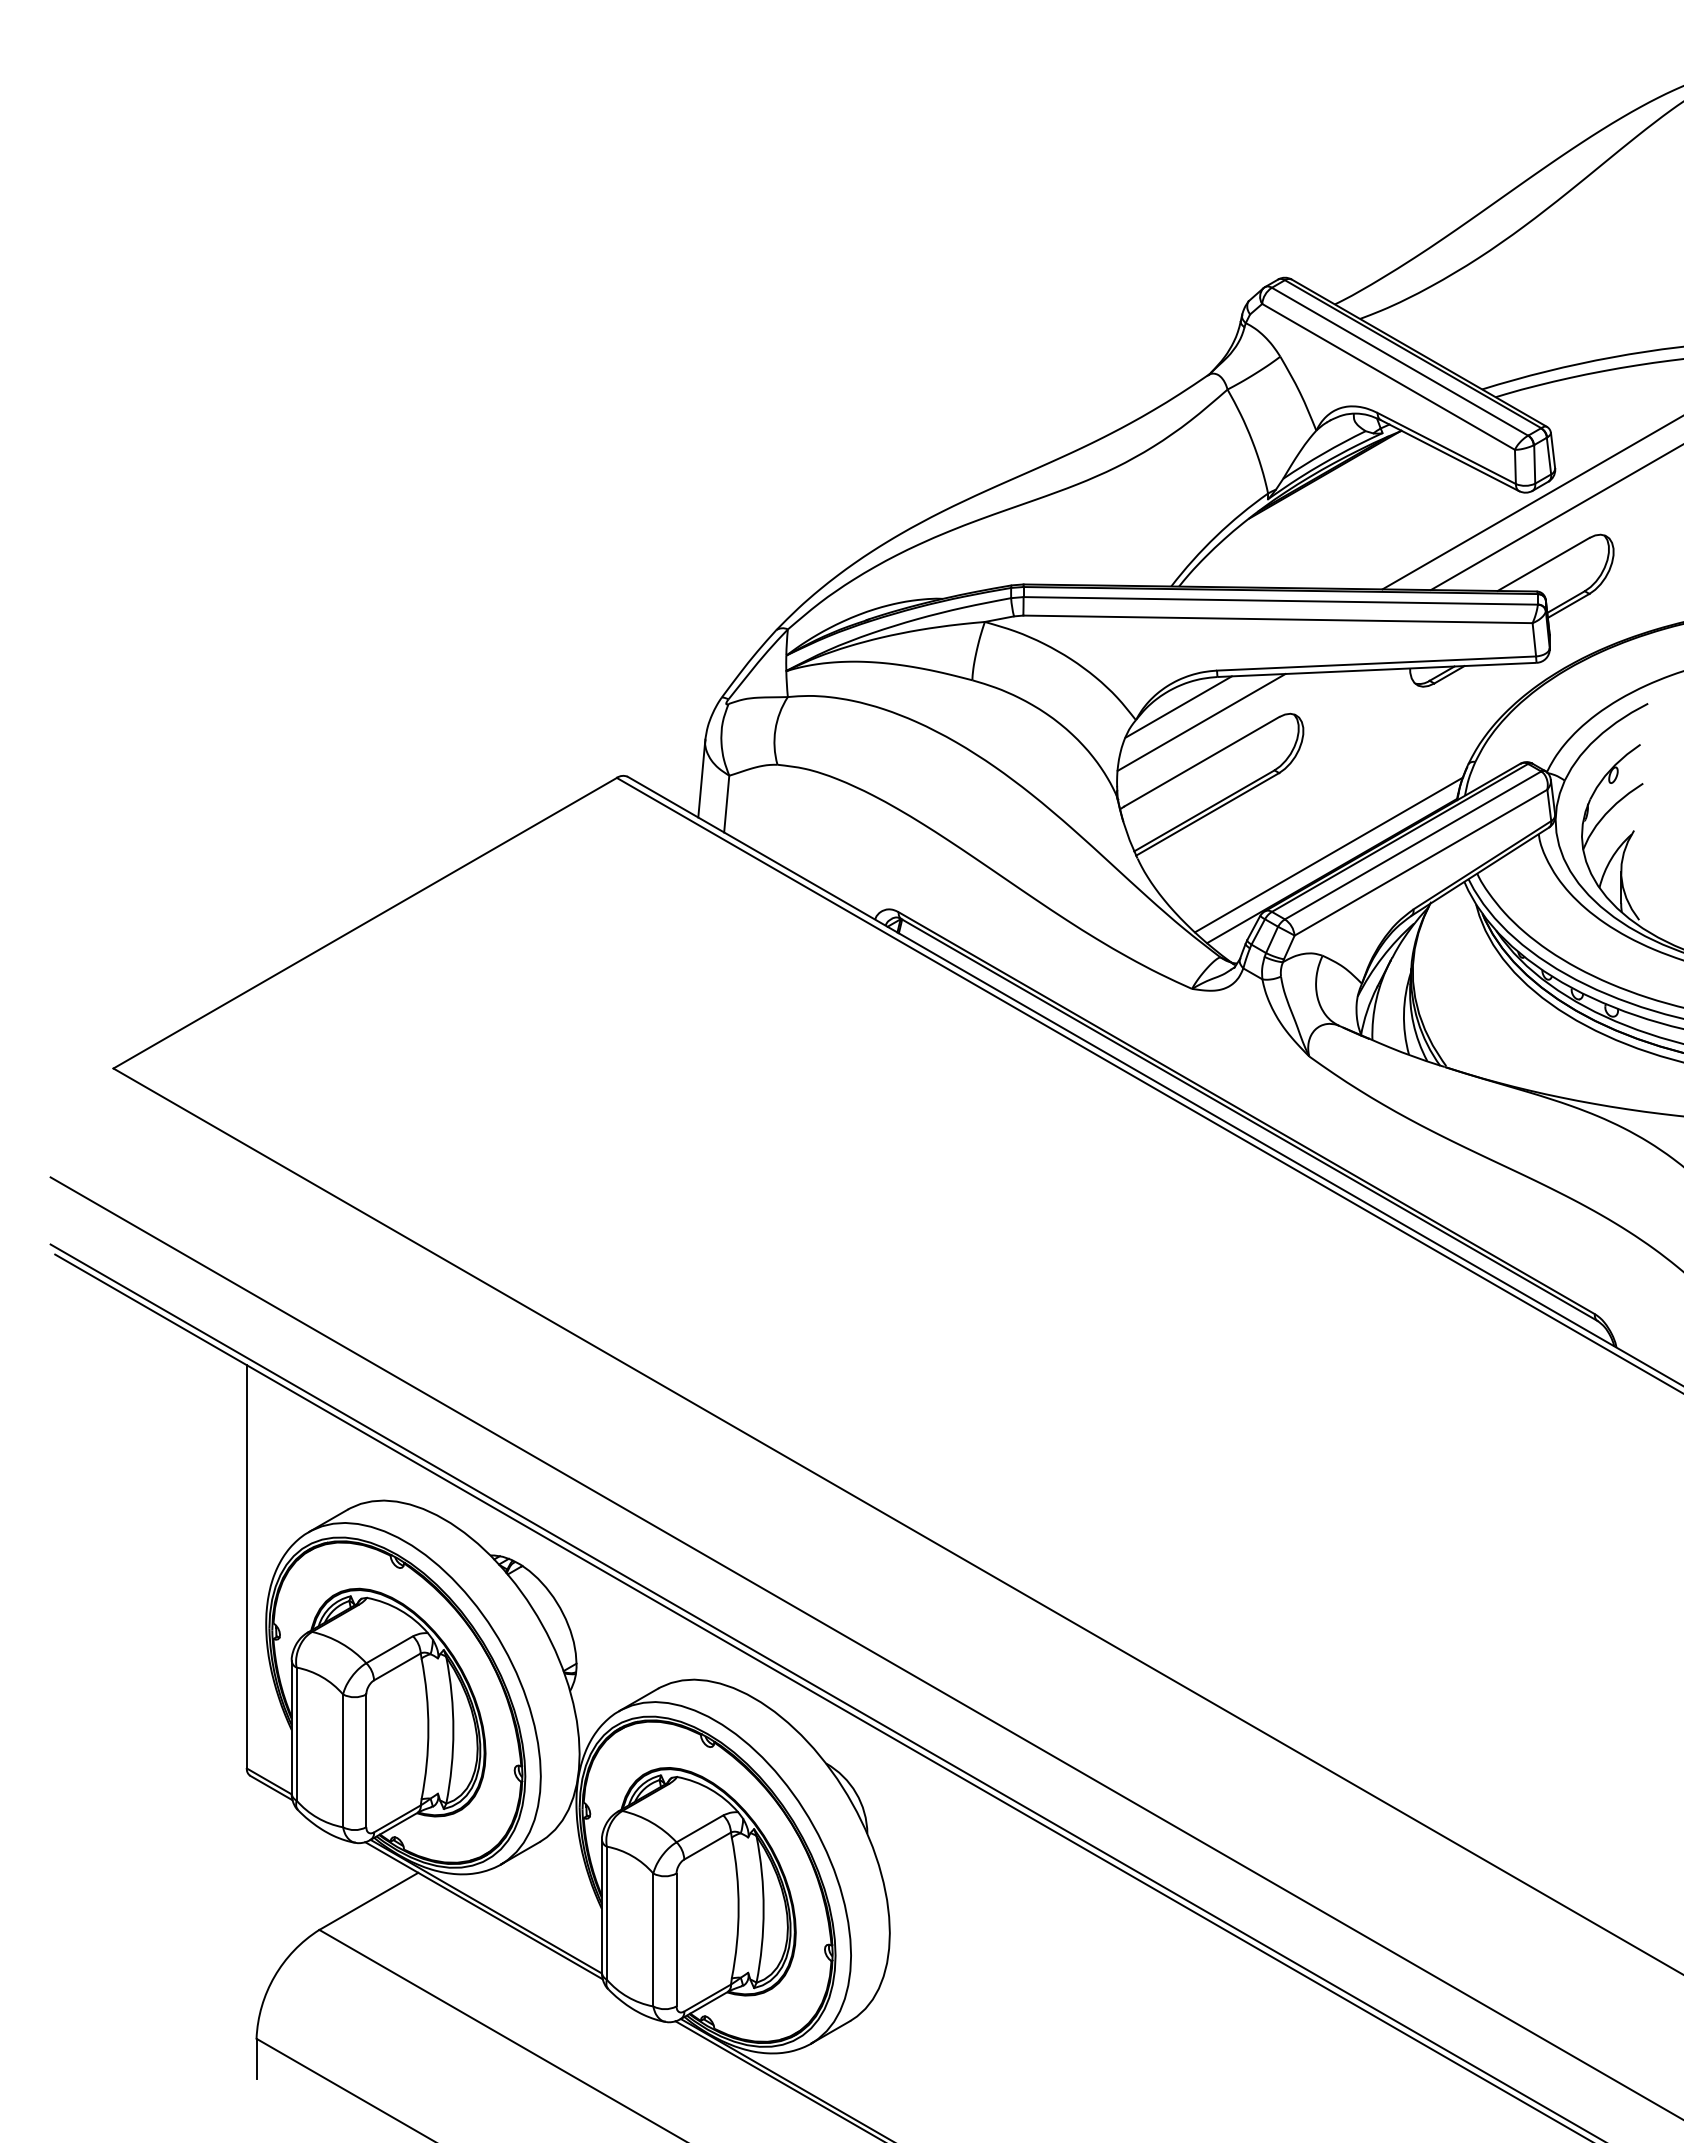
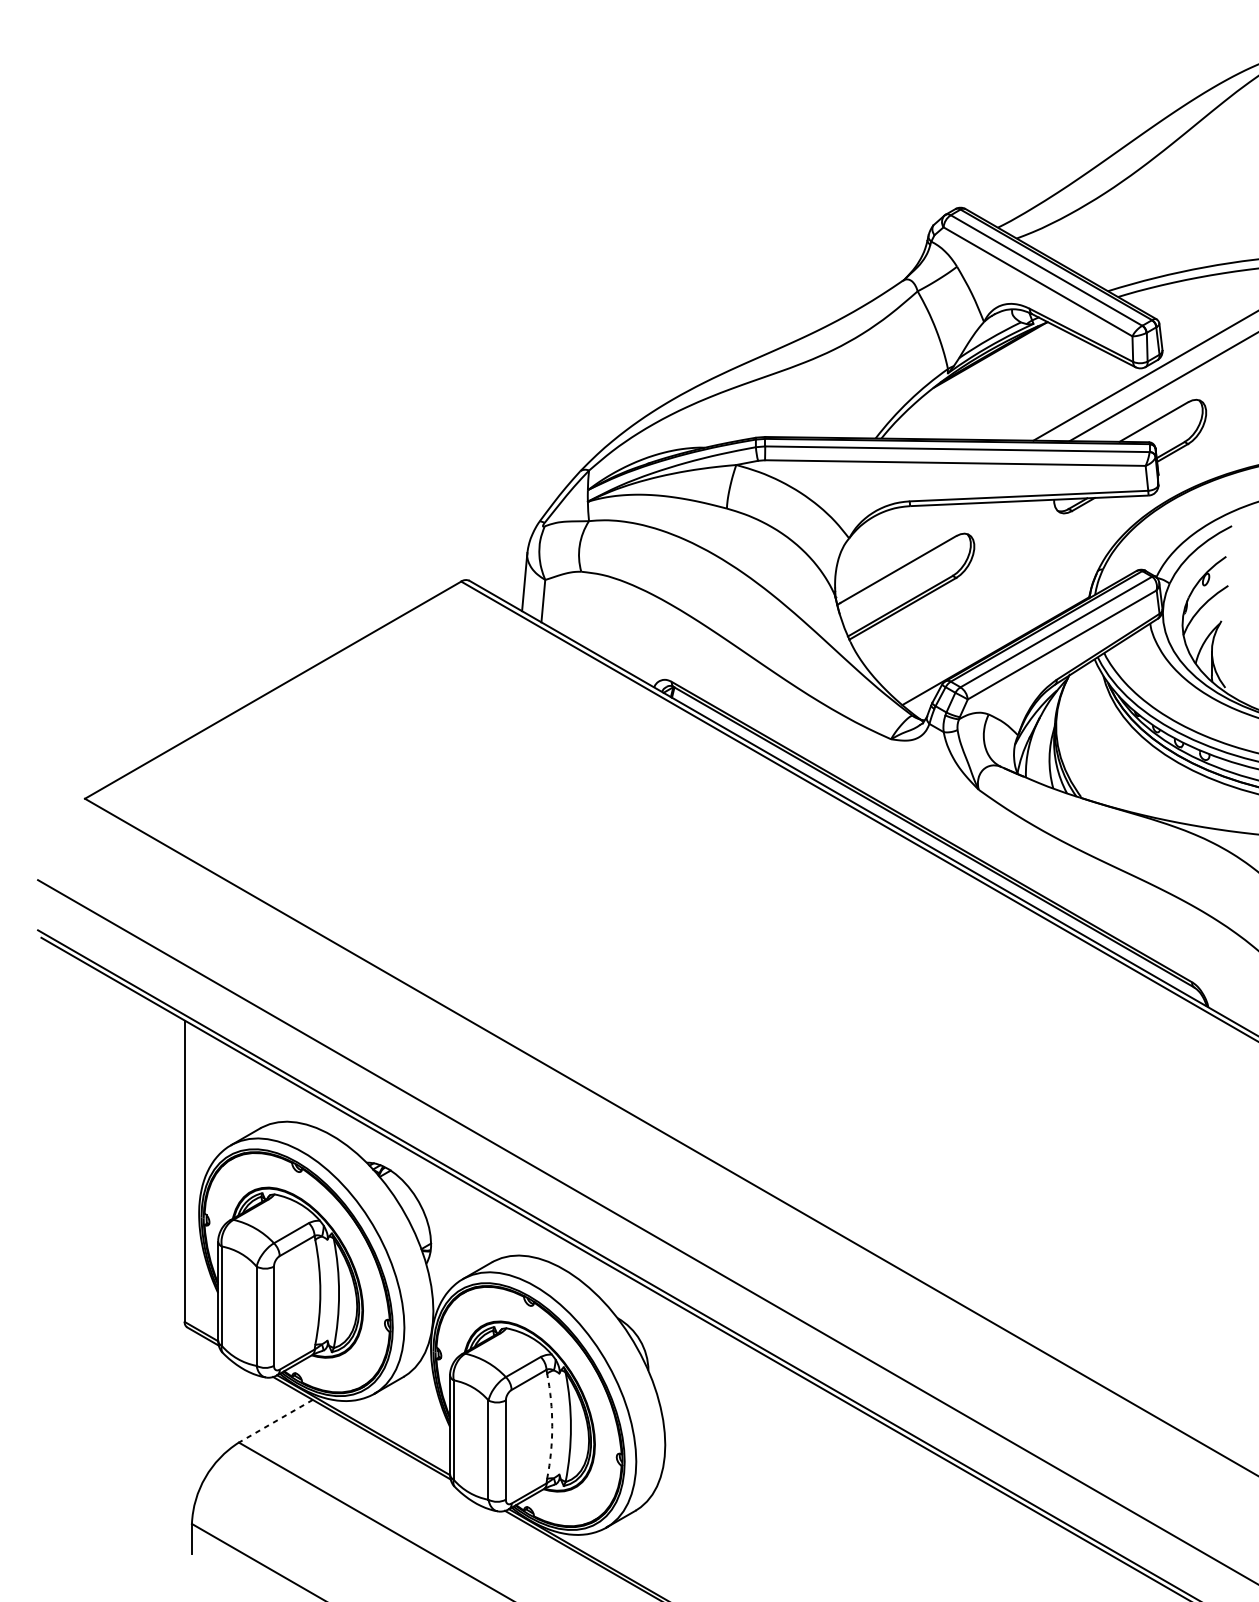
line: (1178, 706) -> (881, 528), removed
line: (1201, 721) -> (898, 539), removed
line: (1328, 854) -> (993, 638), removed
line: (368, 1901) -> (275, 1421), solid -> dashed
arc: (738, 1908) -> (552, 1426), solid -> dashed

